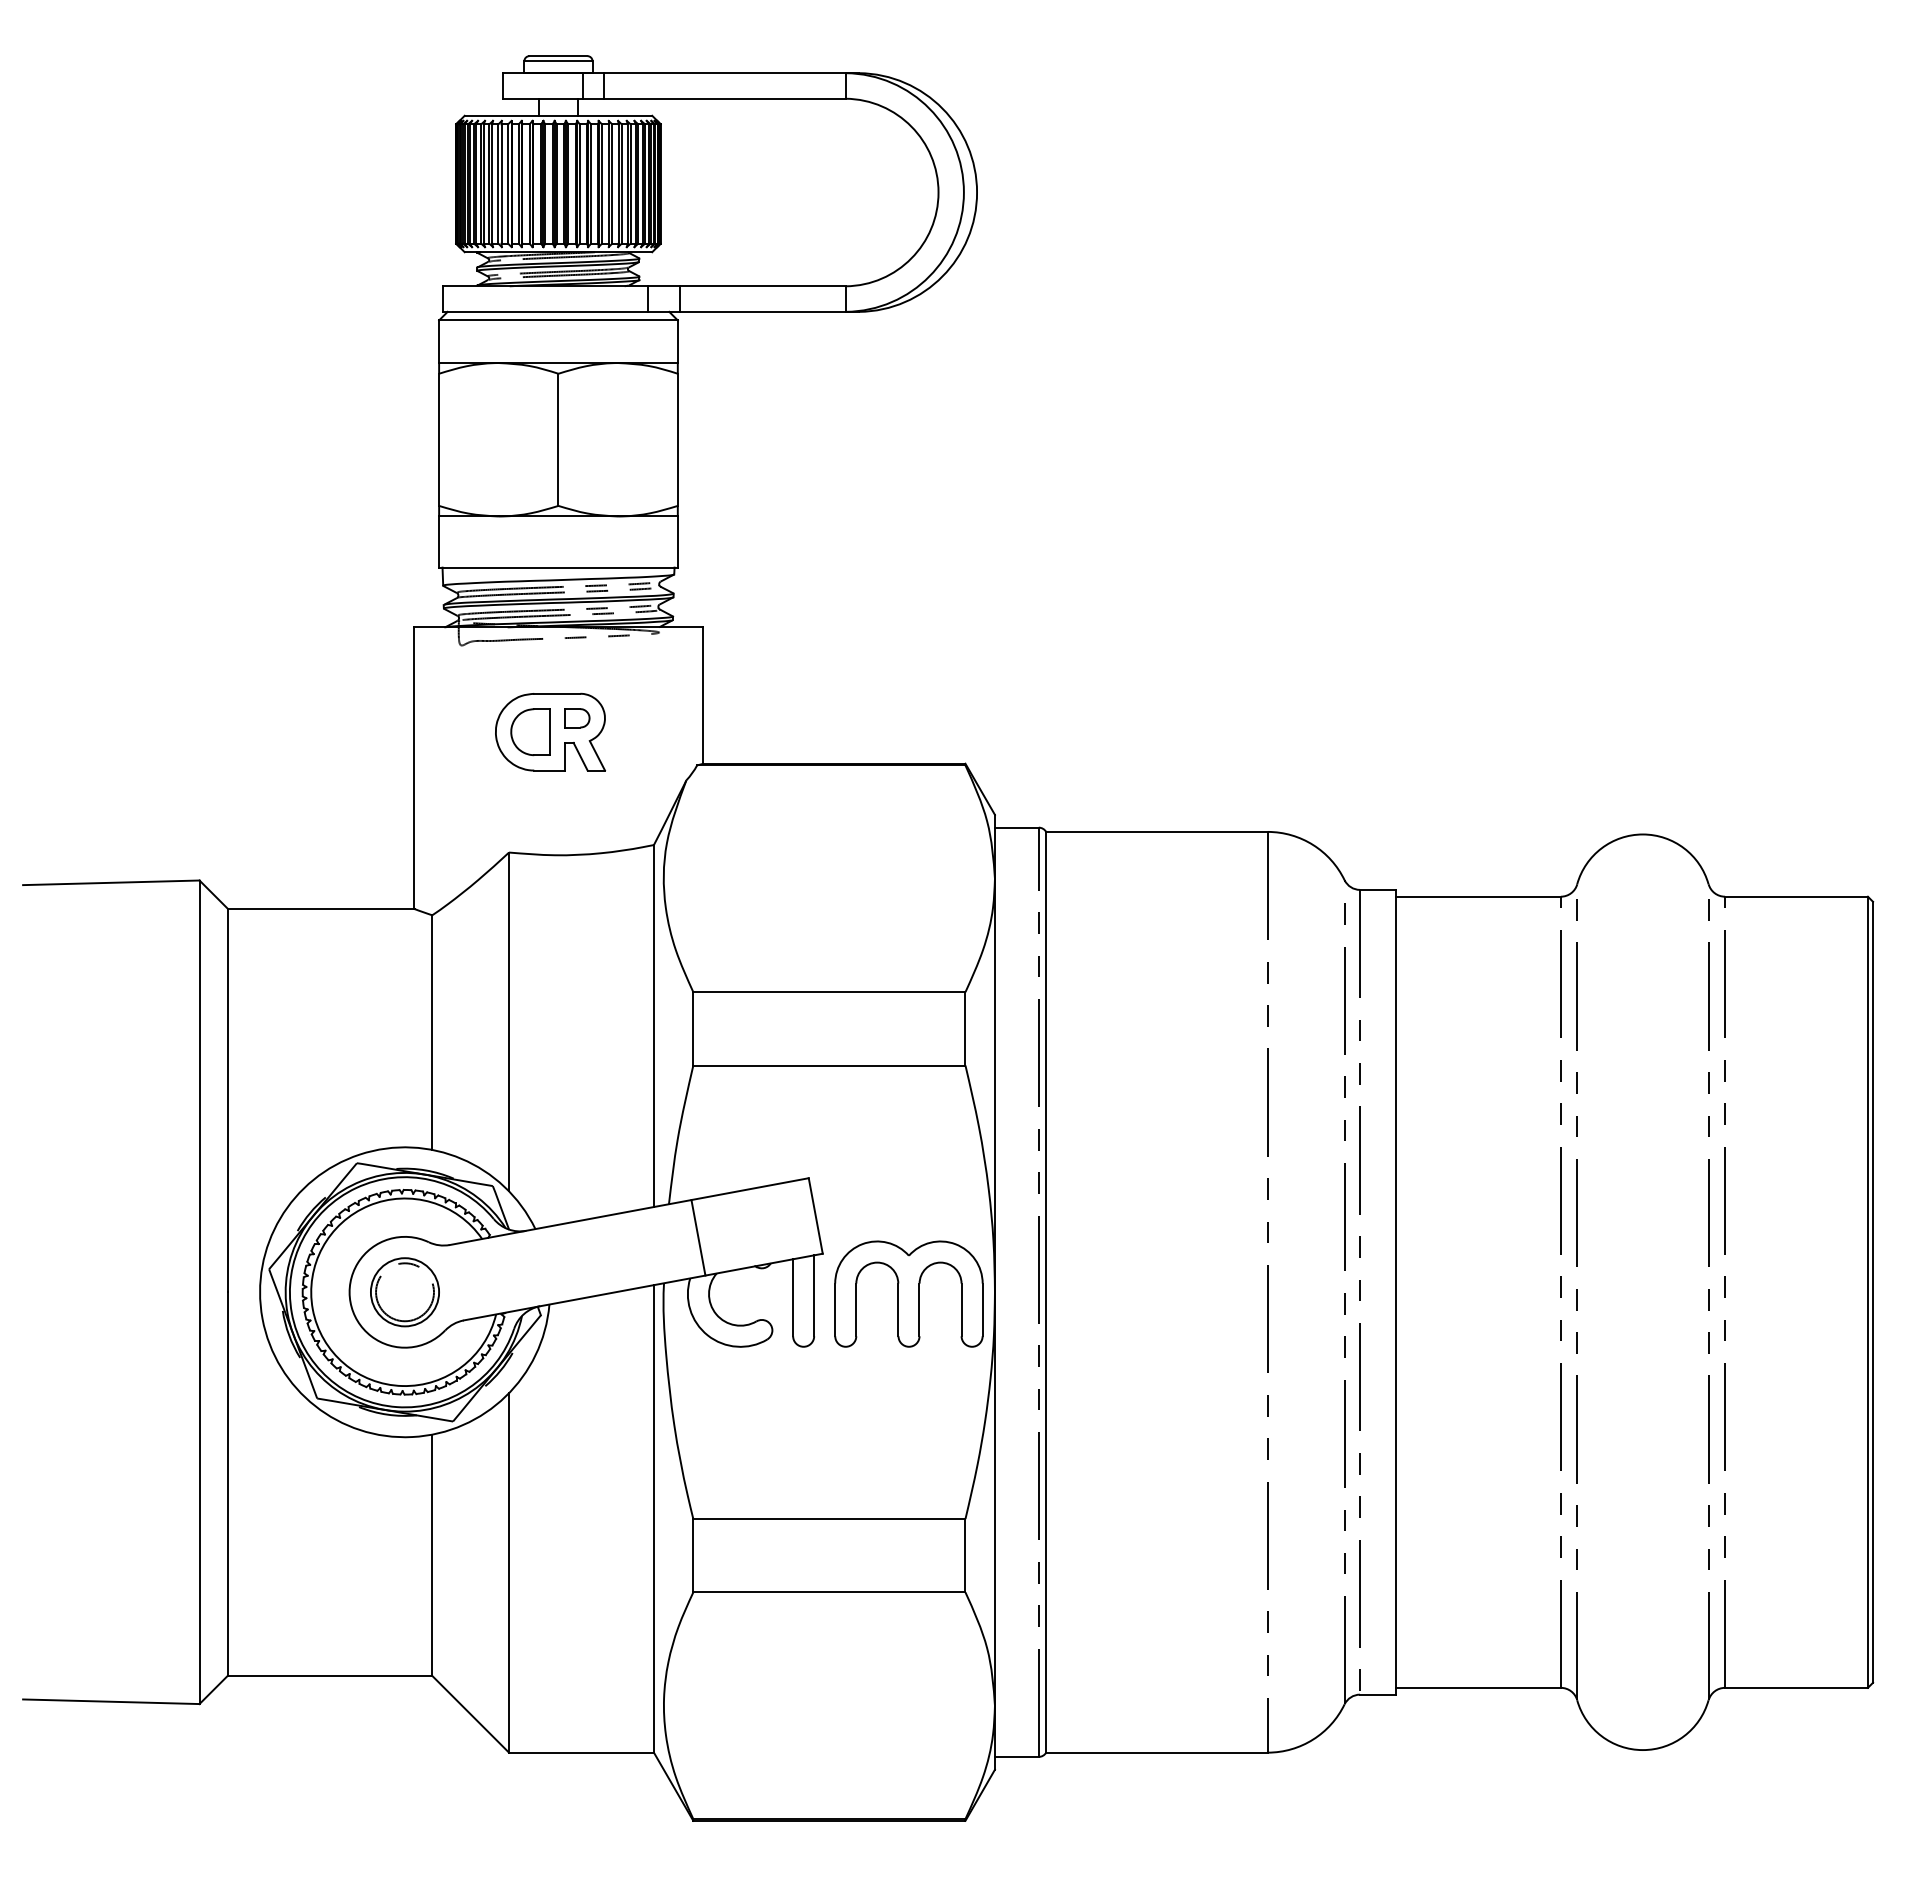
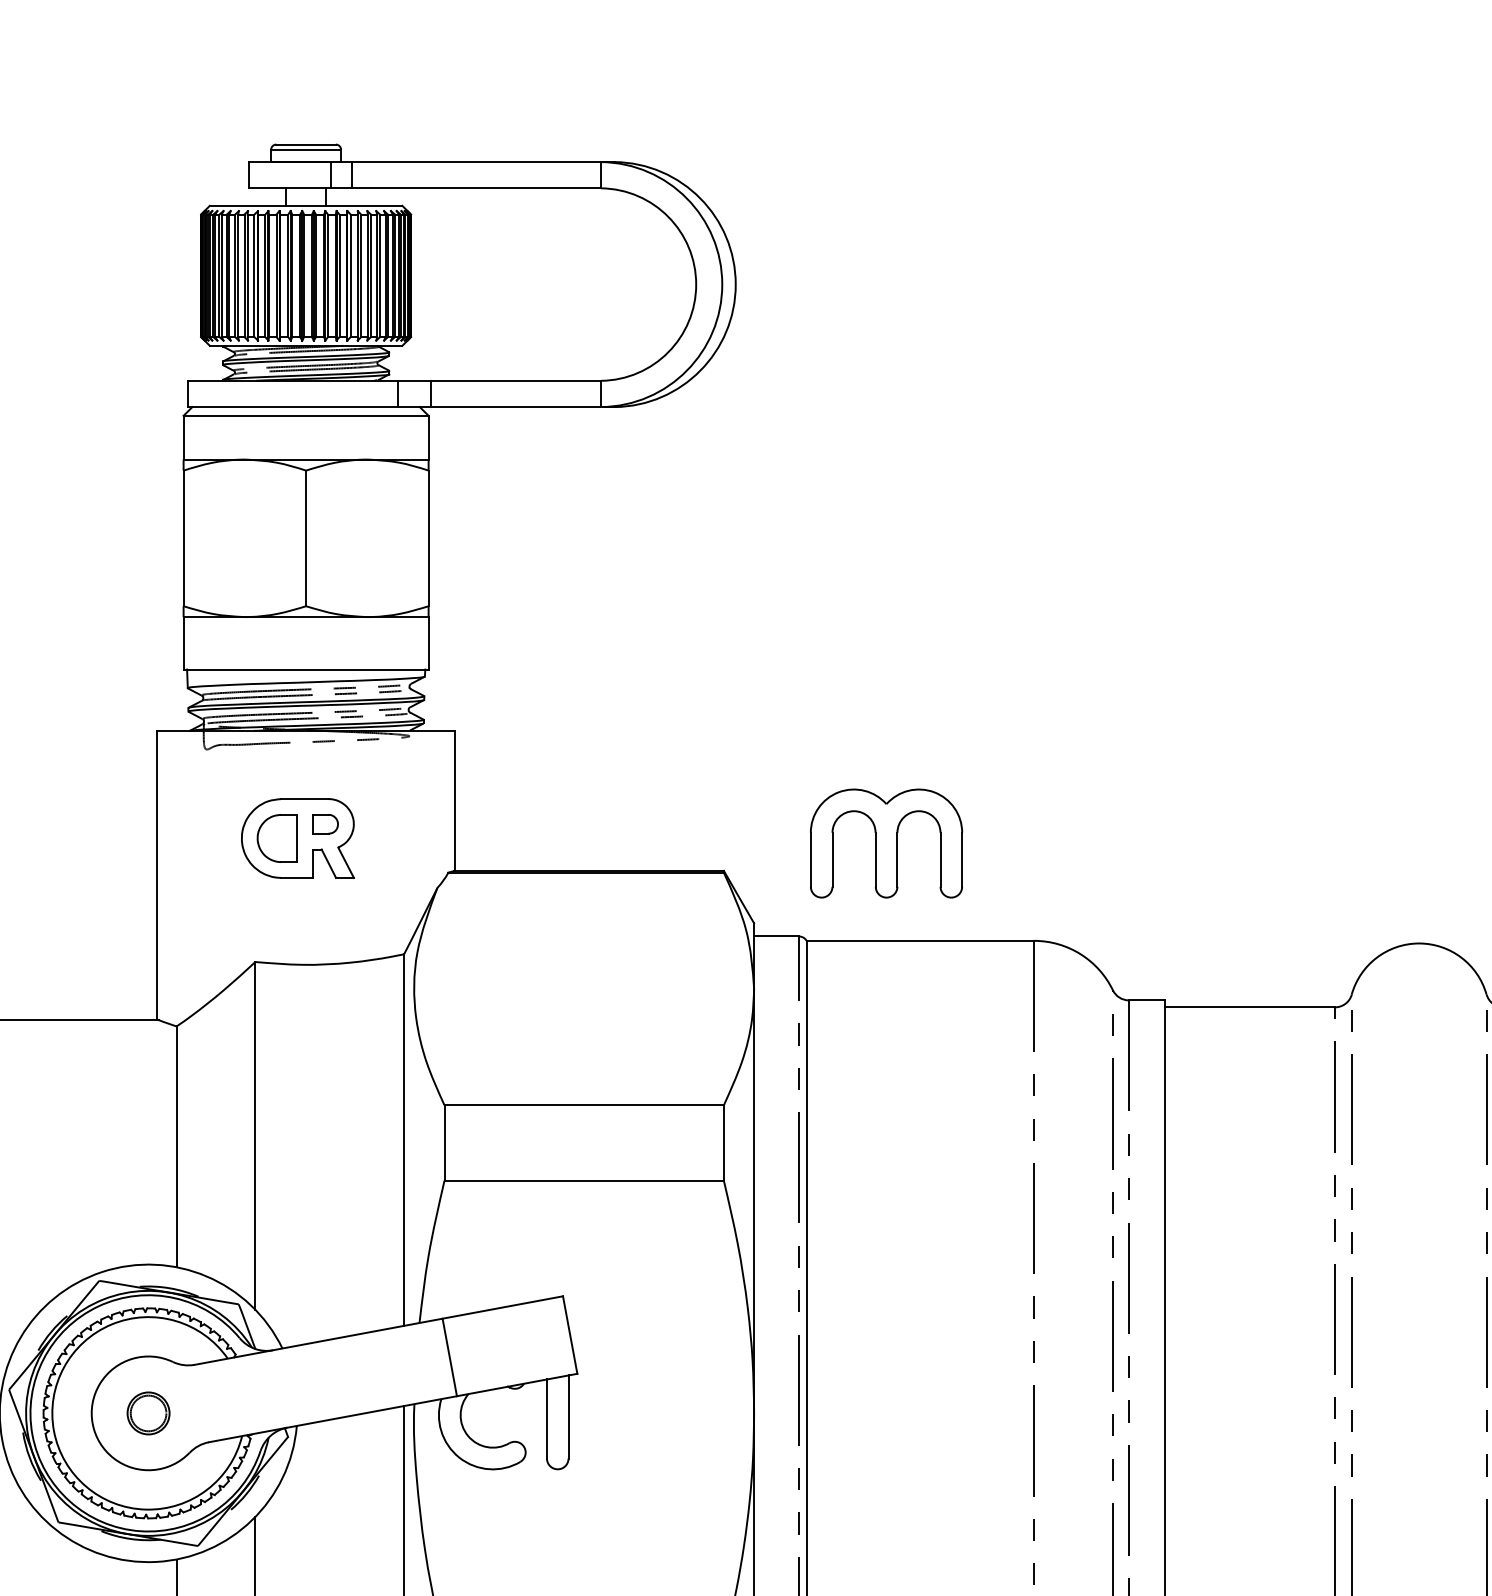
part: (404, 1292) -> (148, 1413), size x0.6
part: (908, 1293) -> (886, 842), moved

